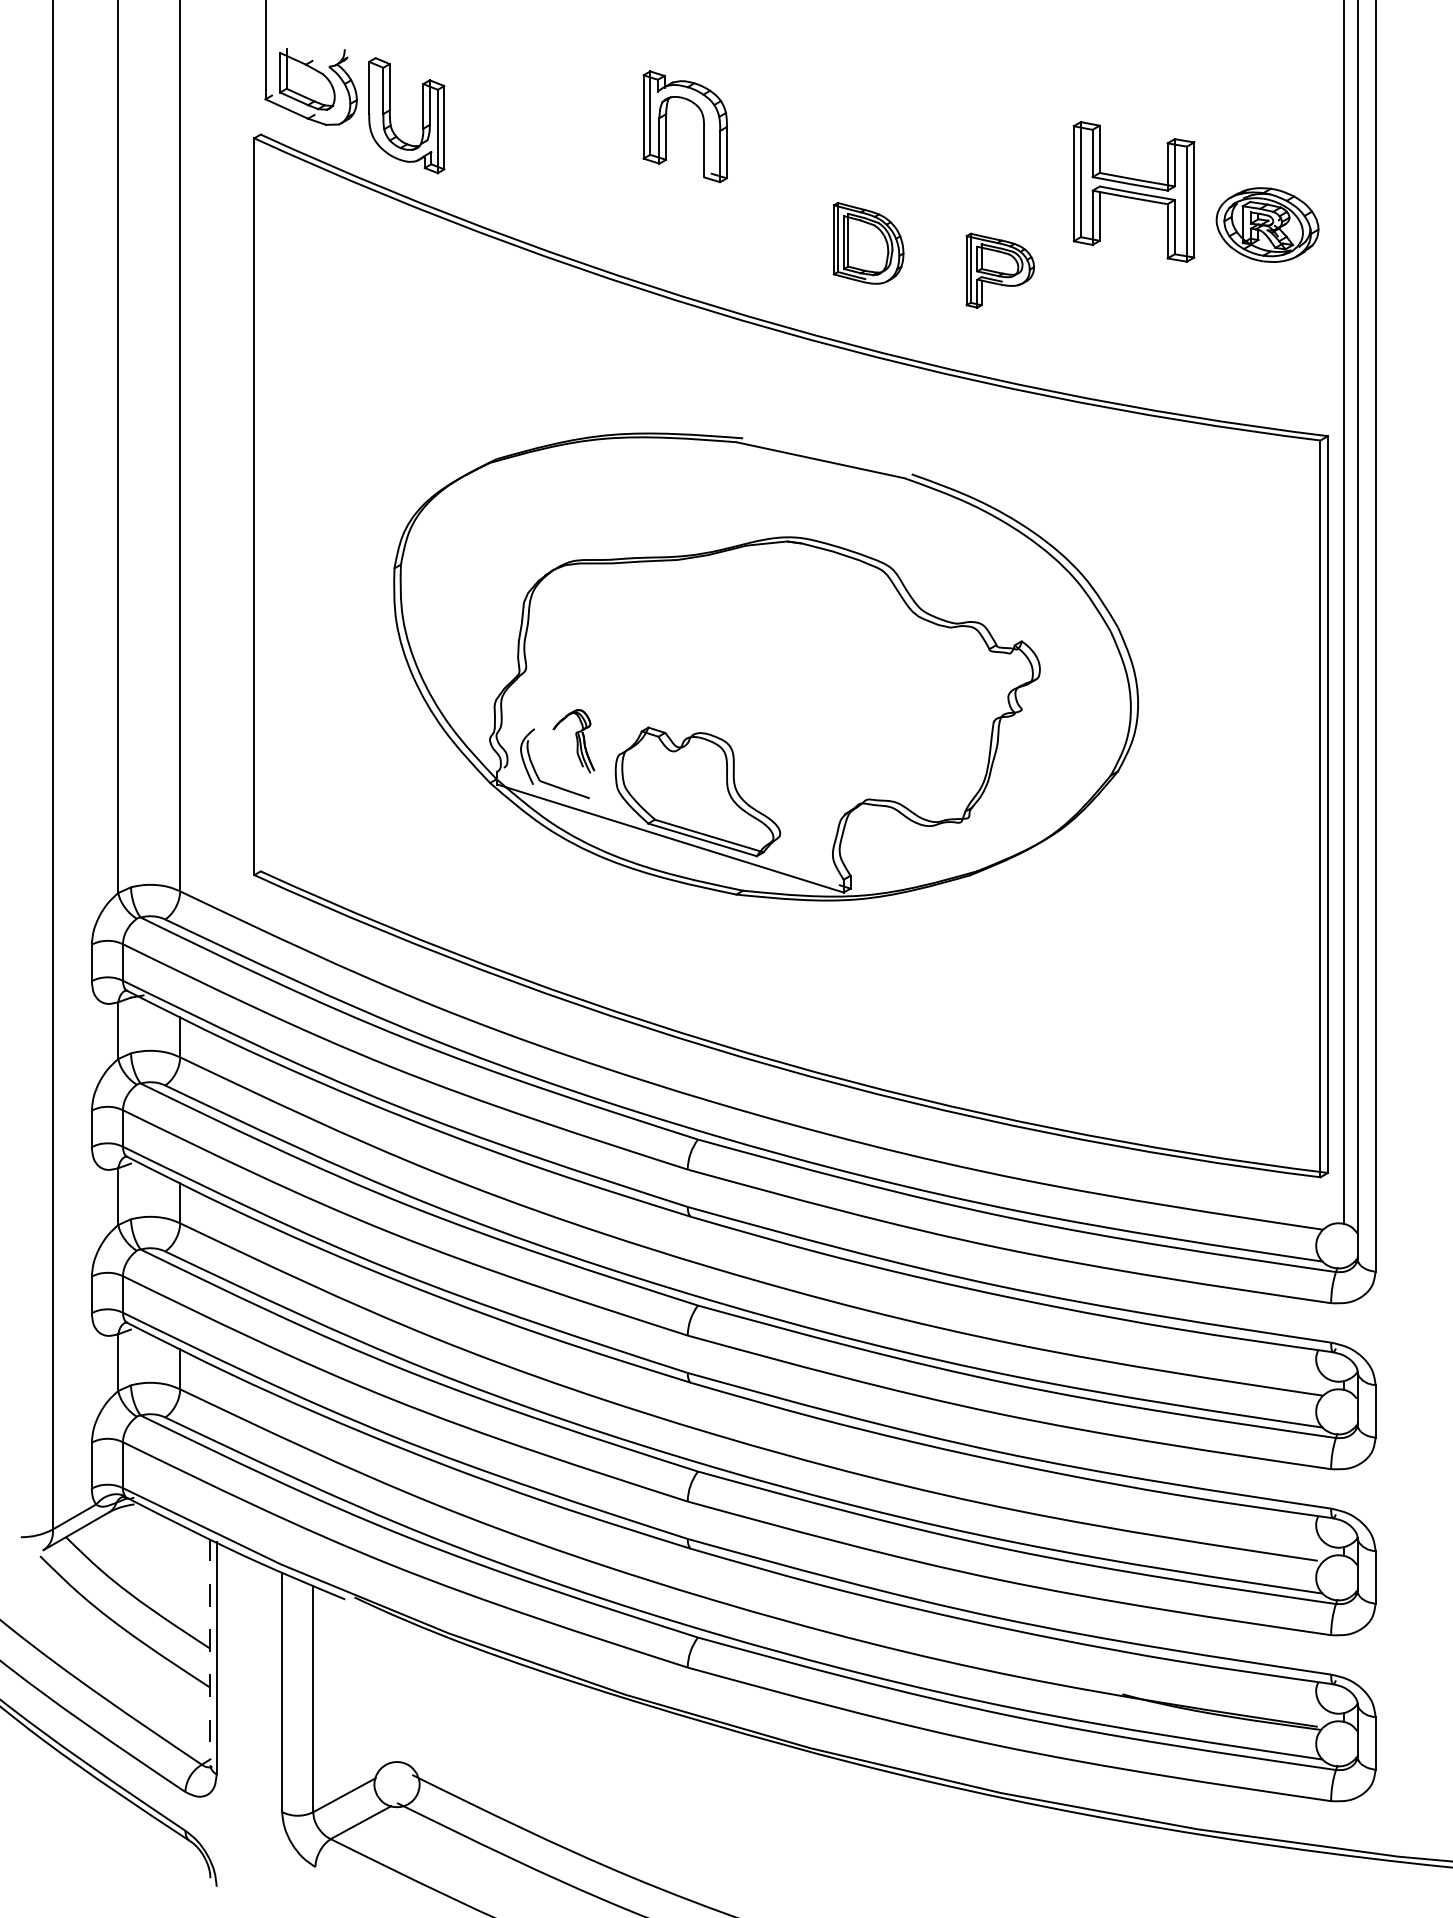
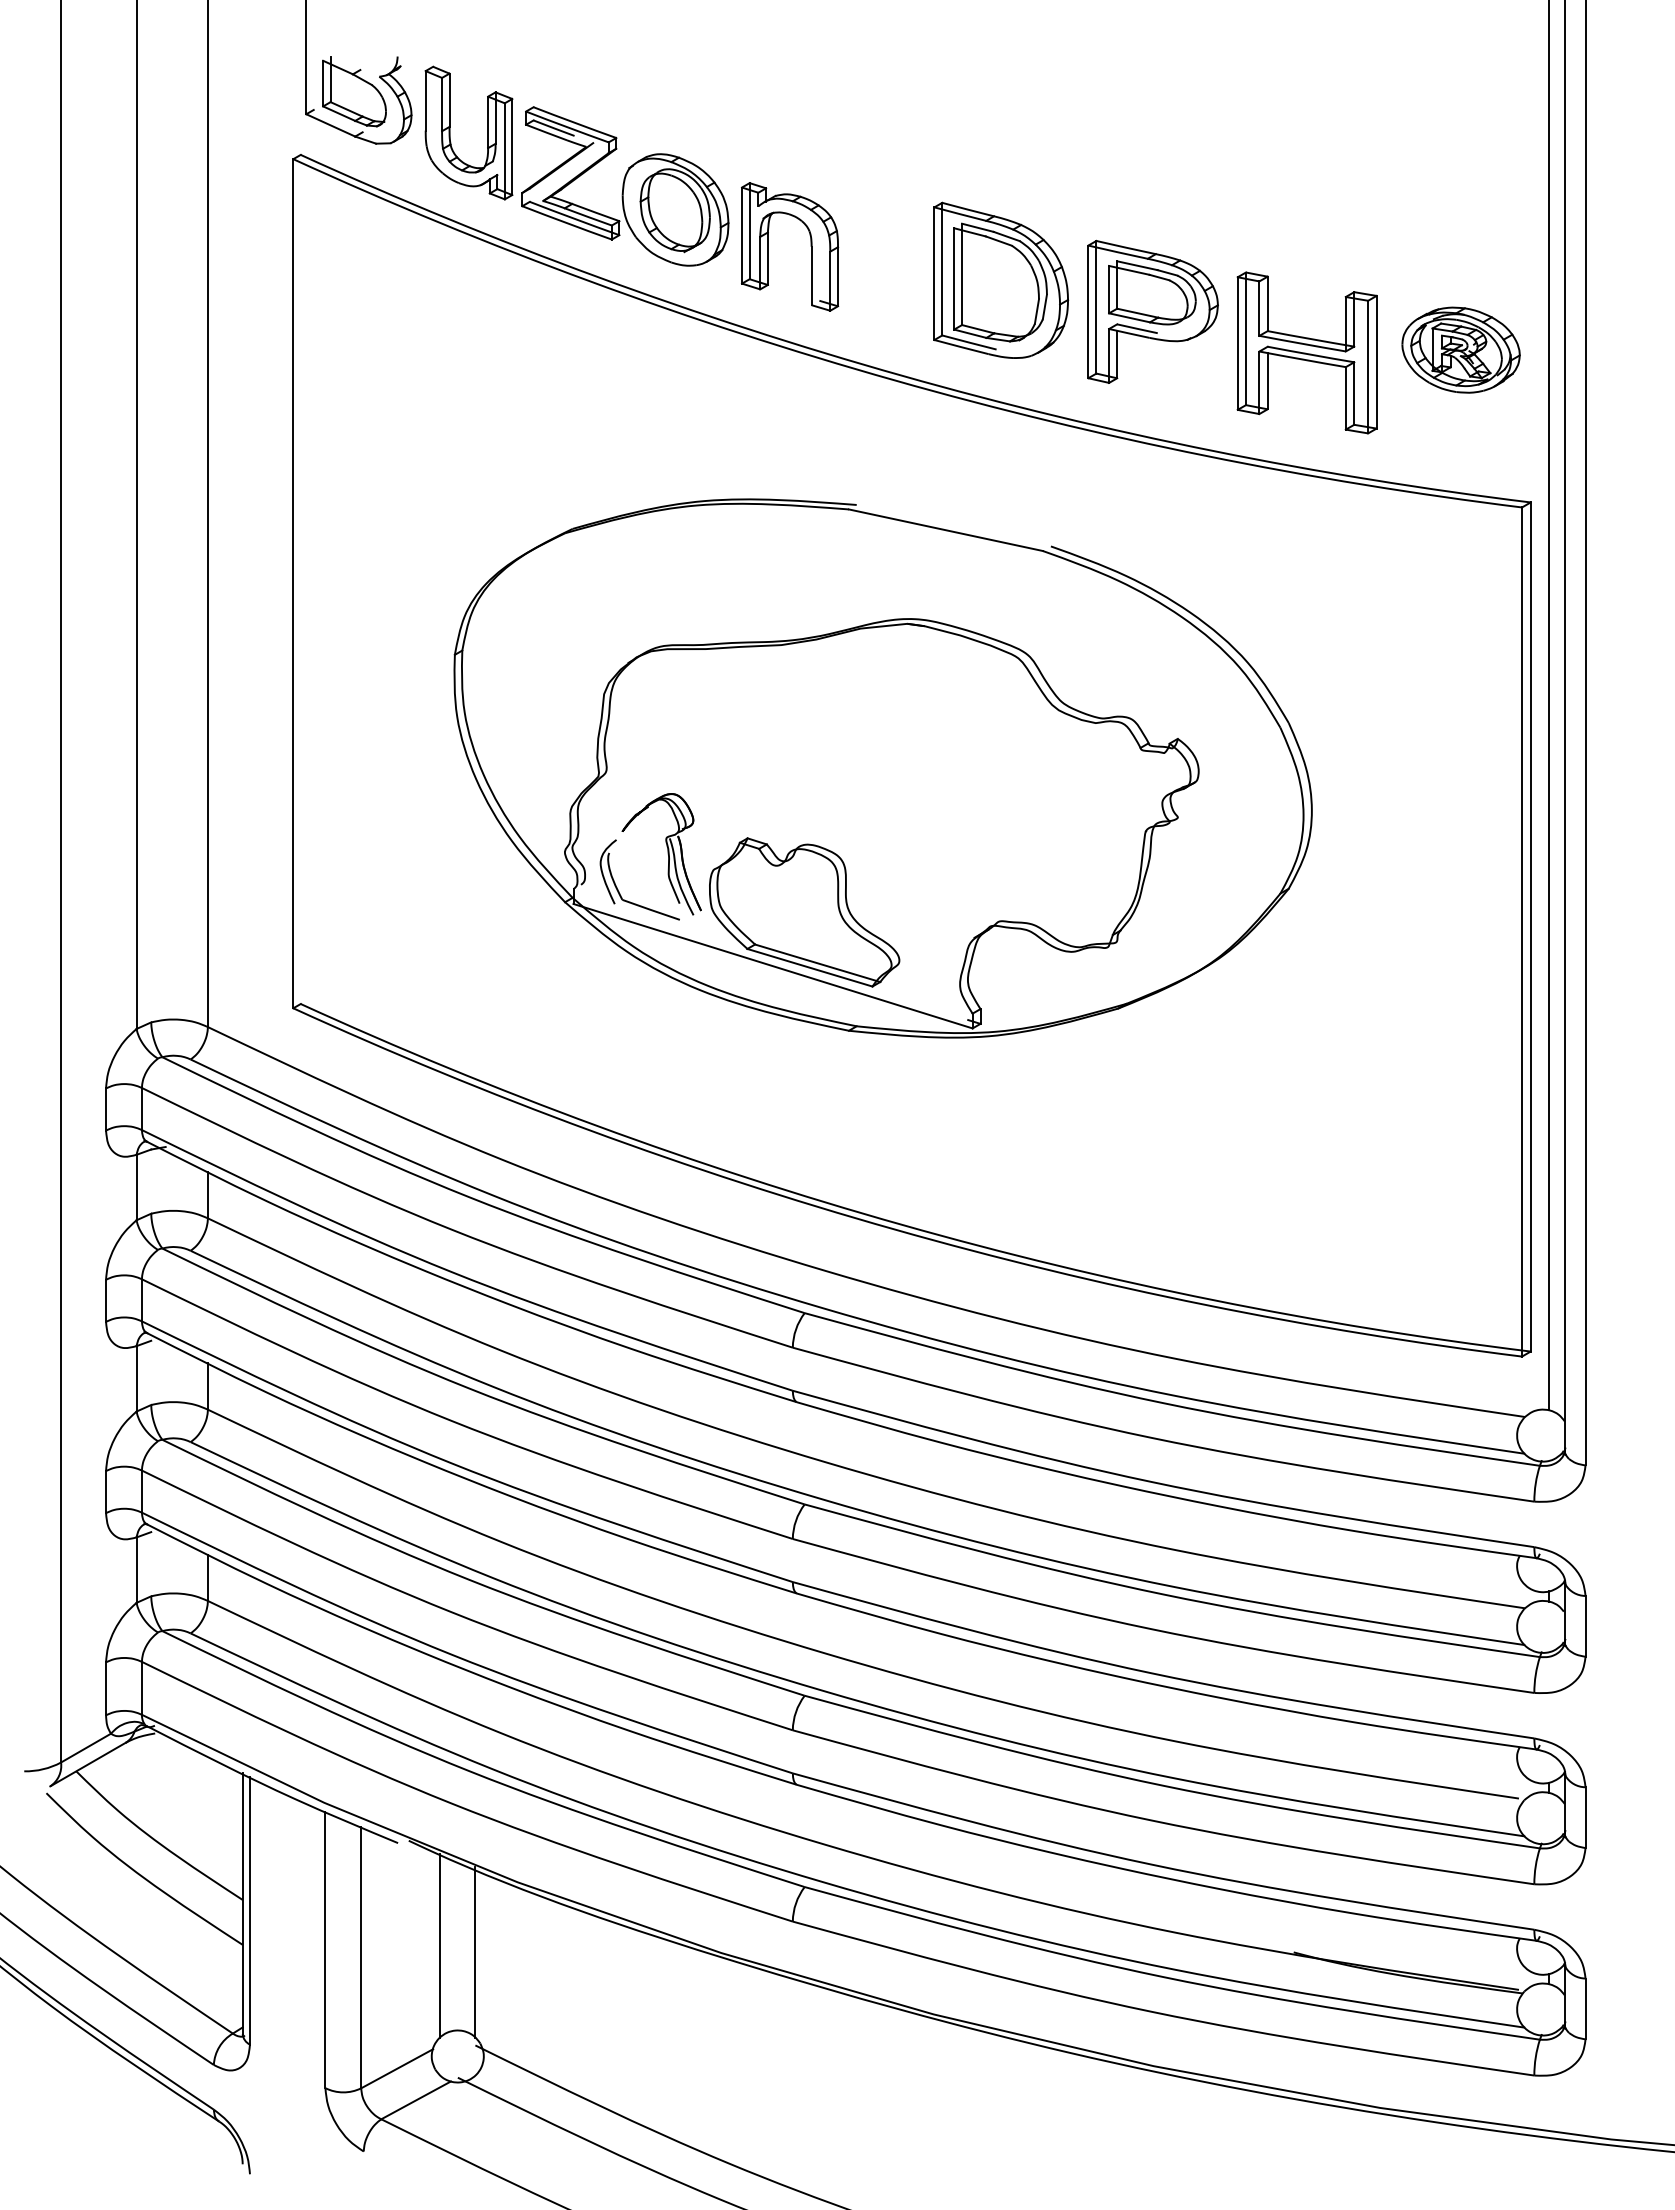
part: (703, 126) -> (810, 246), moved
part: (542, 162) -> (625, 186), added
part: (1133, 191) -> (1306, 352), moved
part: (1267, 224) -> (1460, 349), moved
part: (868, 242) -> (1001, 279), size x1.67
part: (999, 270) -> (1152, 311), size x1.67
part: (573, 741) -> (661, 854), size x1.67
line: (210, 1652) -> (242, 1904), dashed -> solid
line: (382, 1688) -> (440, 1945), added
line: (412, 1694) -> (475, 1952), added

